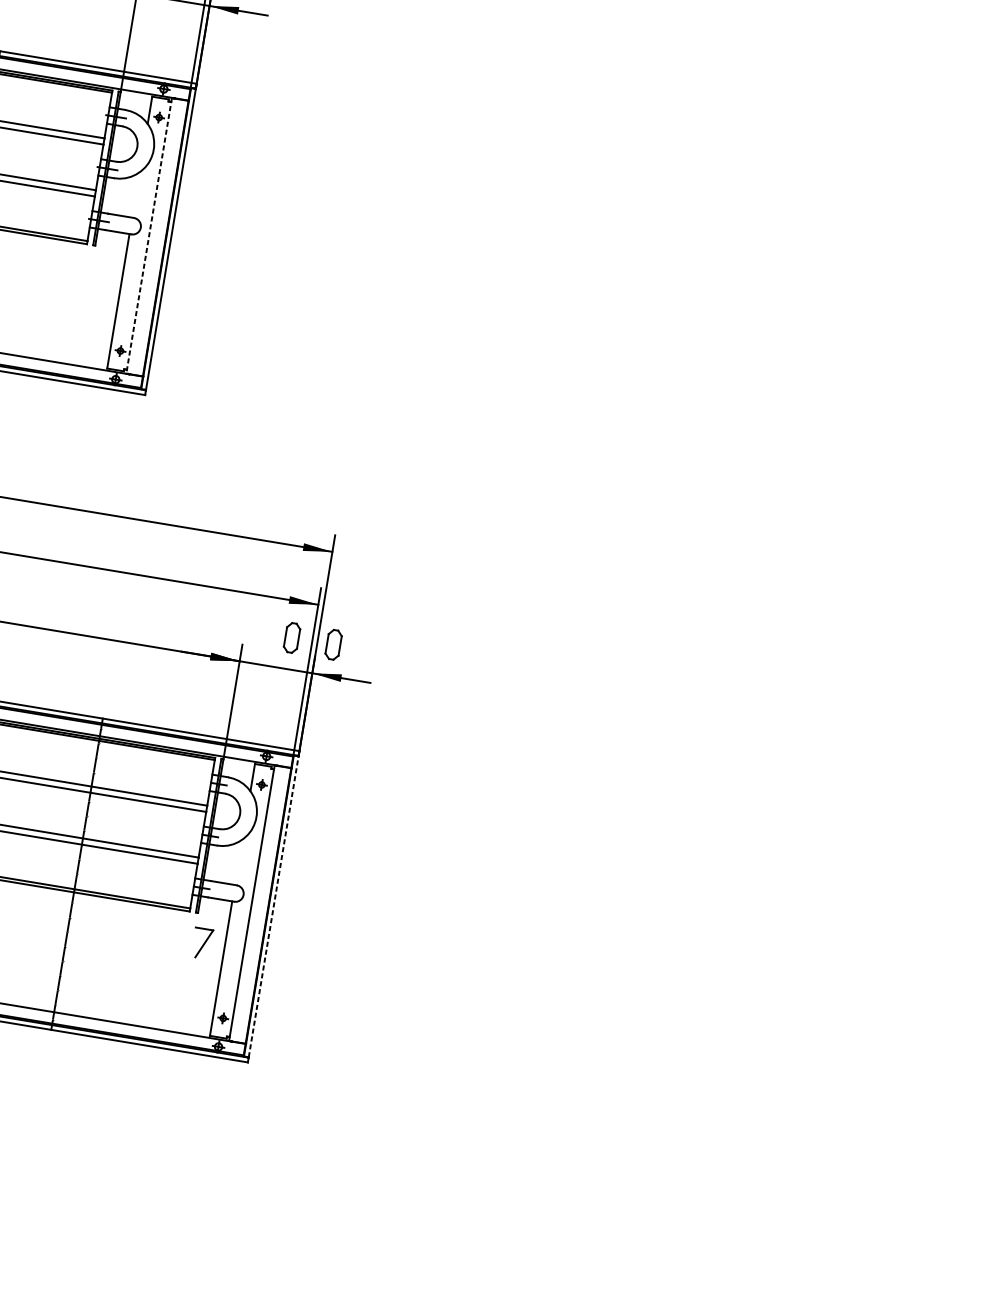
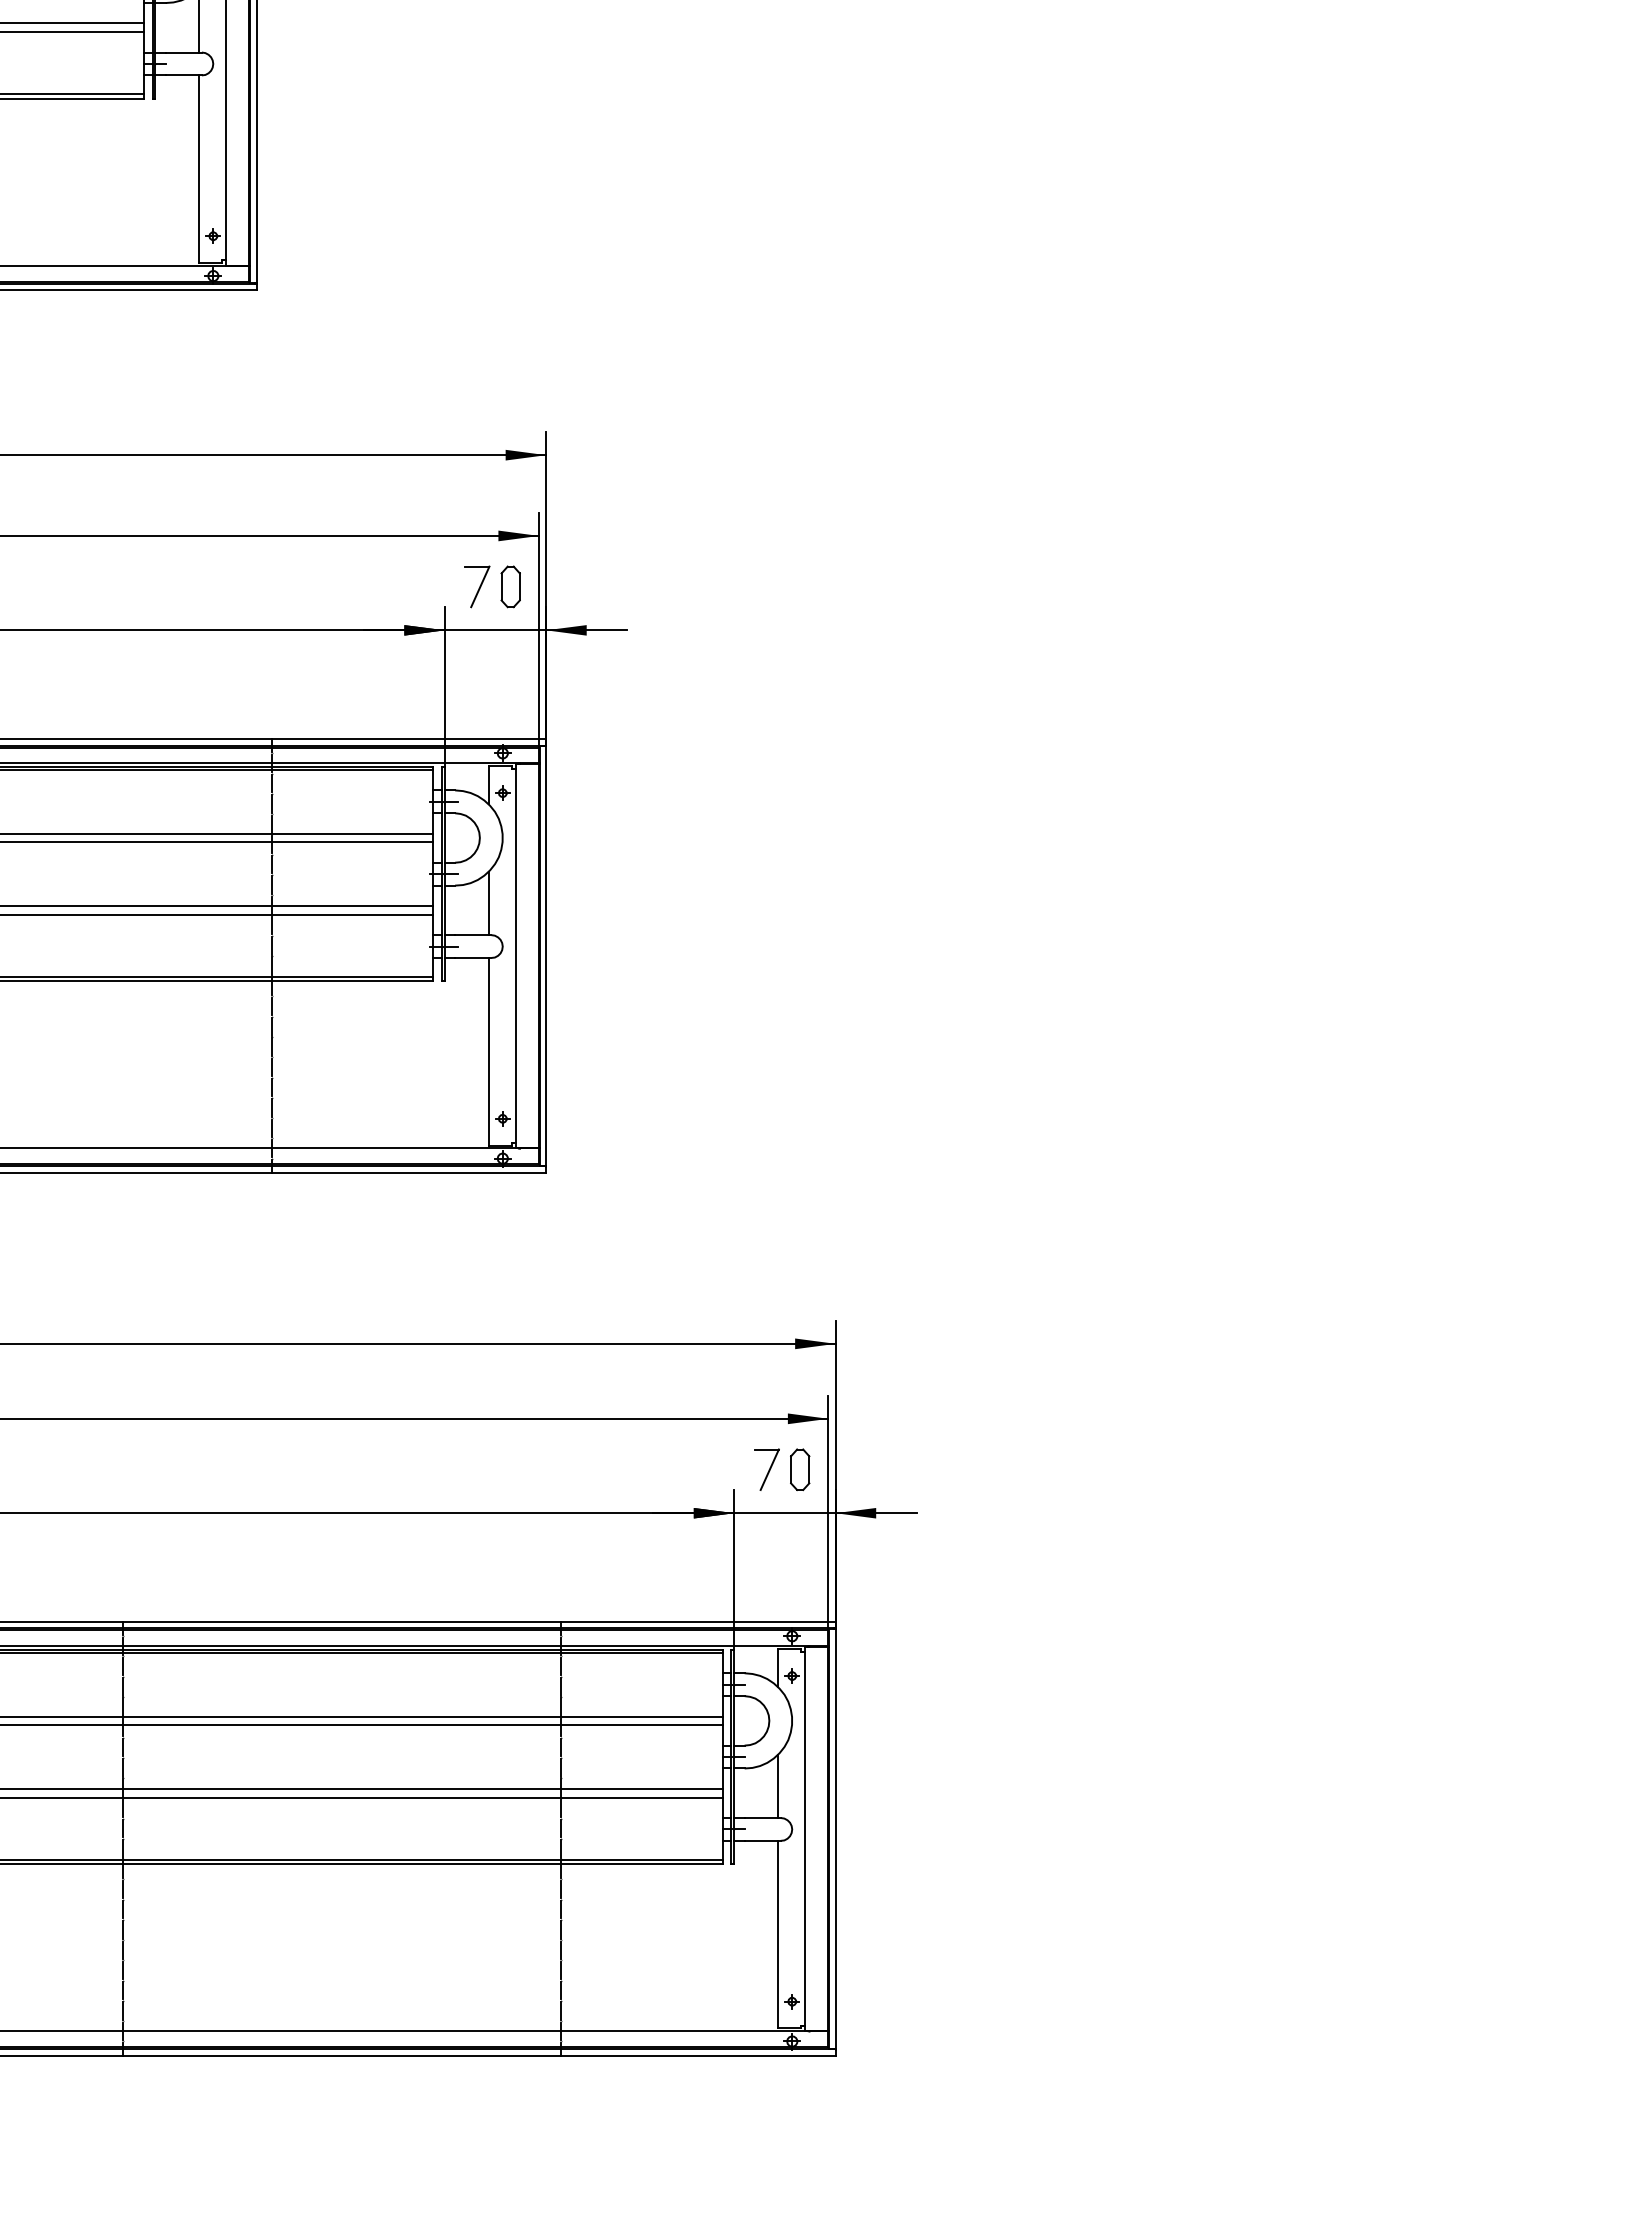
line: (135, 194) -> (488, 903), added
line: (148, 236) -> (515, 956), dashed -> solid
part: (333, 644) -> (858, 1469), removed
line: (238, 862) -> (778, 1786), added
line: (273, 906) -> (835, 1838), dashed -> solid
part: (201, 943) -> (766, 1469), moved

